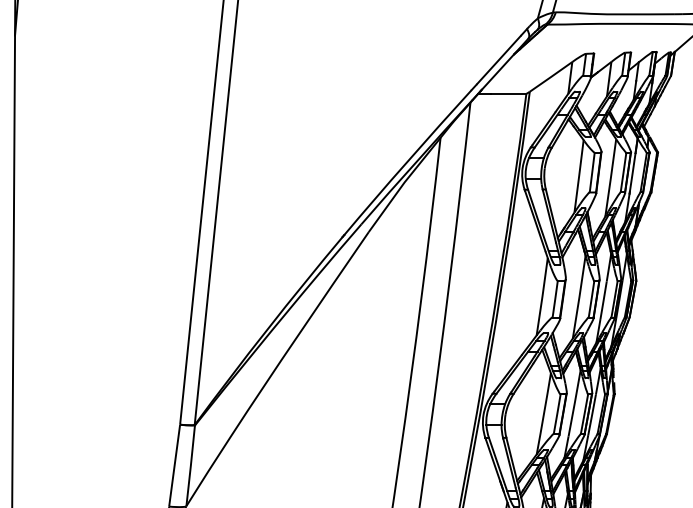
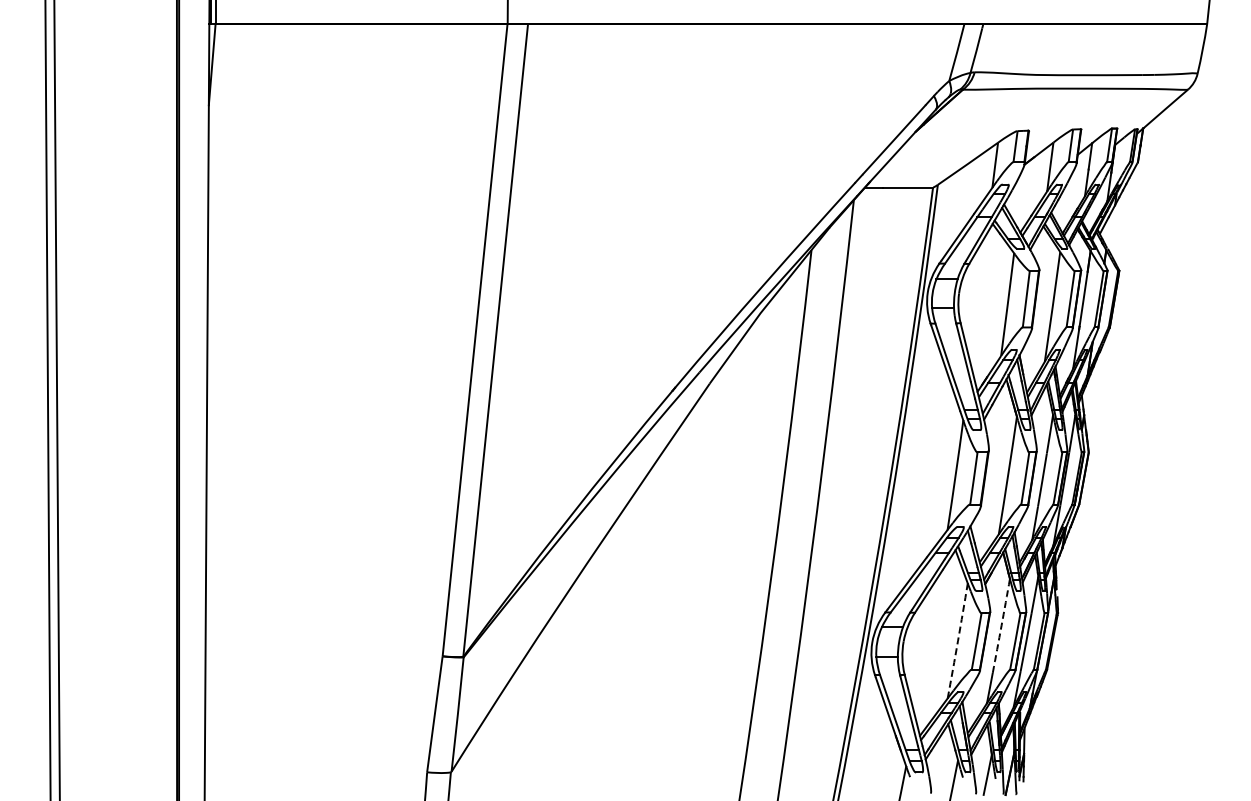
arc: (574, 402) -> (1001, 625), solid -> dashed
arc: (544, 414) -> (958, 641), solid -> dashed

